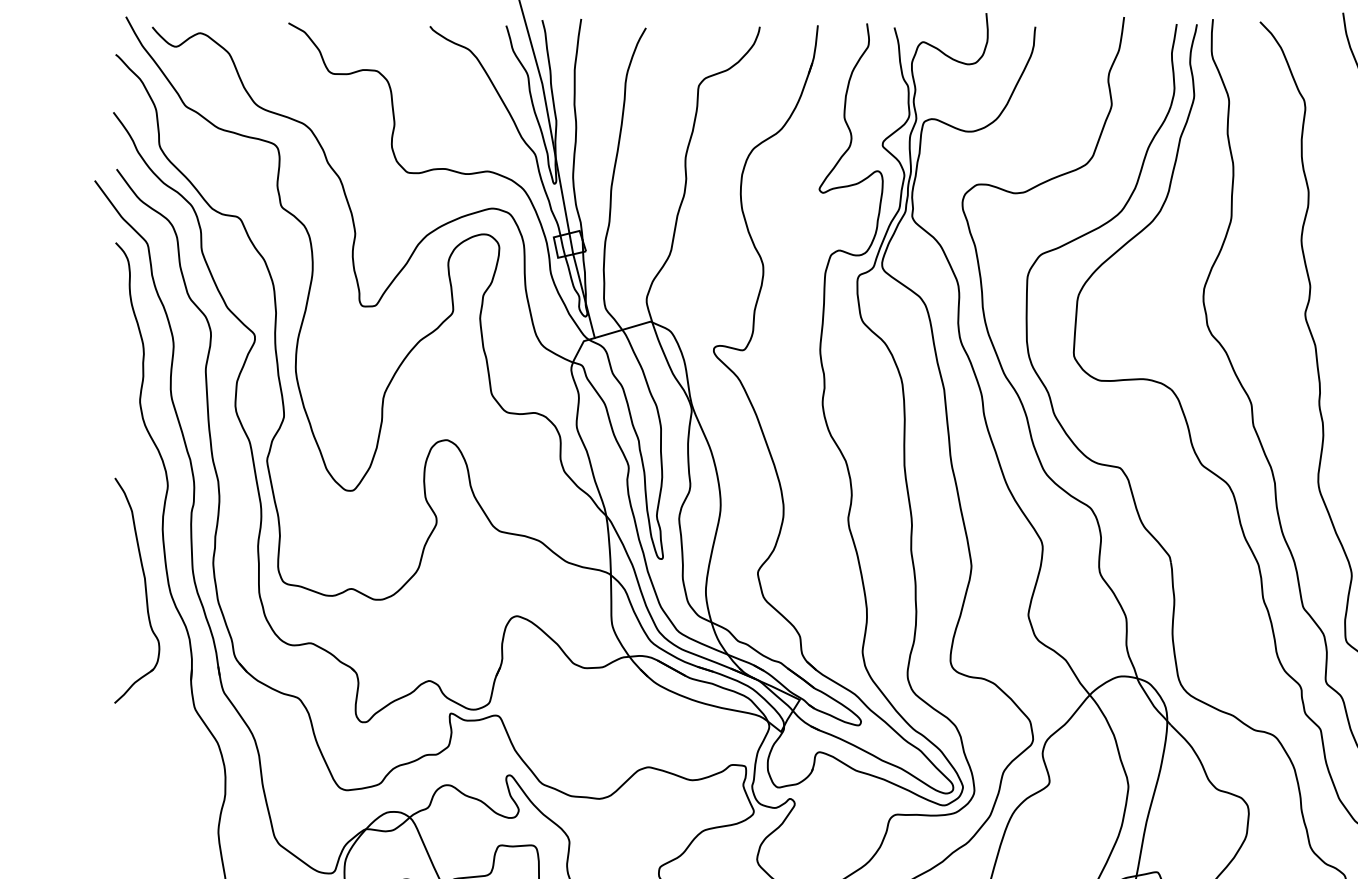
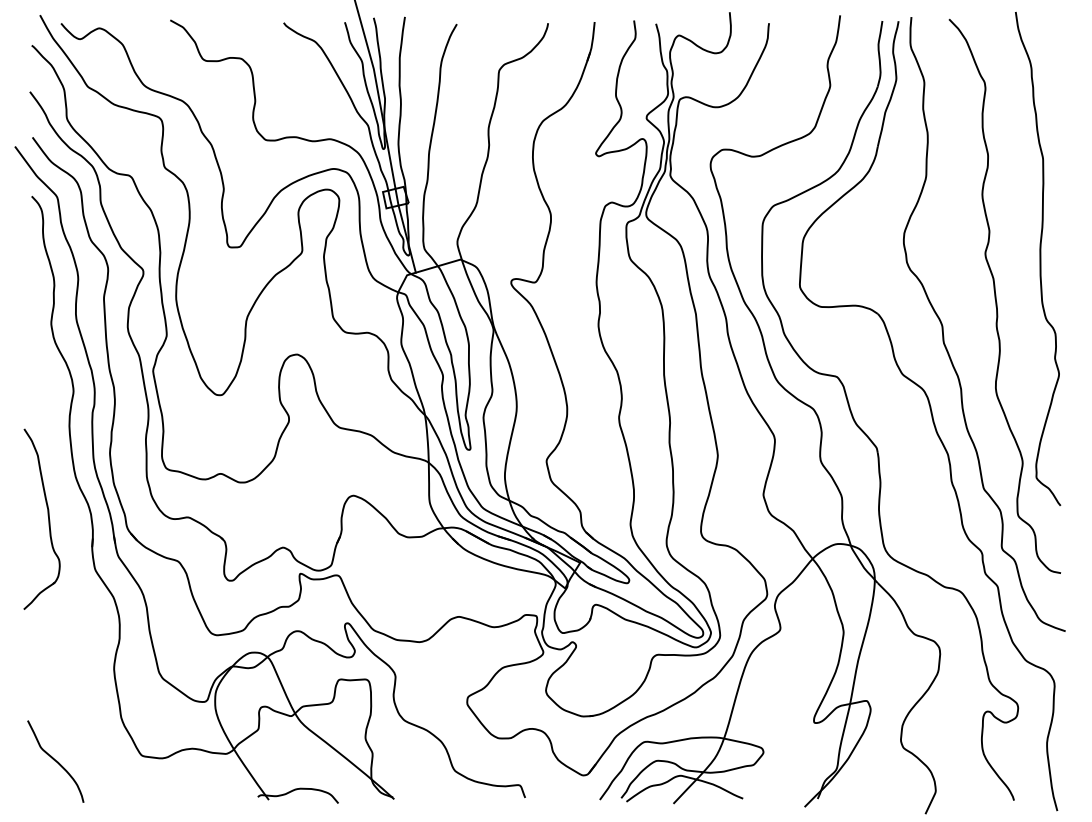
part: (144, 585) -> (47, 515), moved

